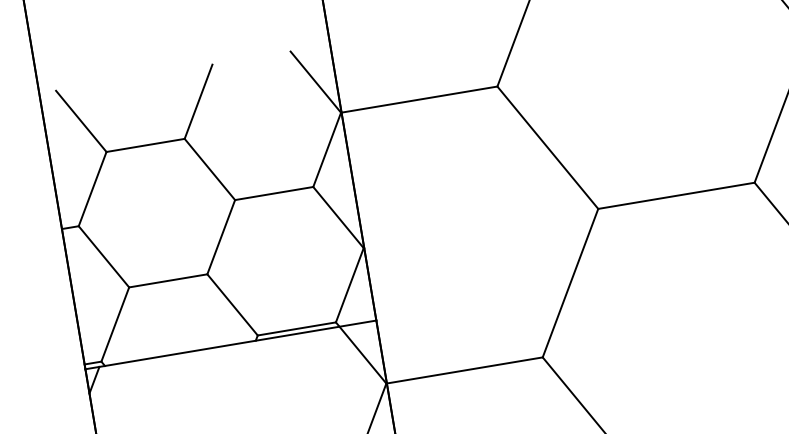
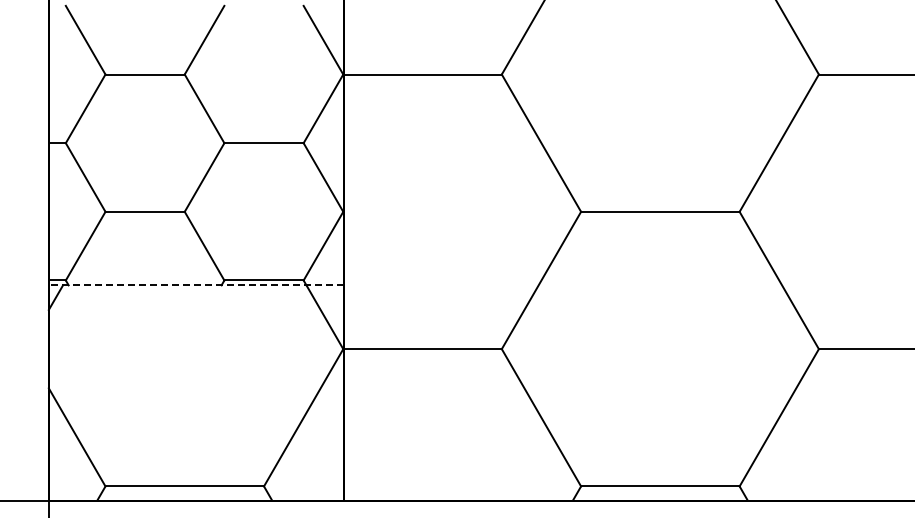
line: (230, 345) -> (195, 285), solid -> dashed

